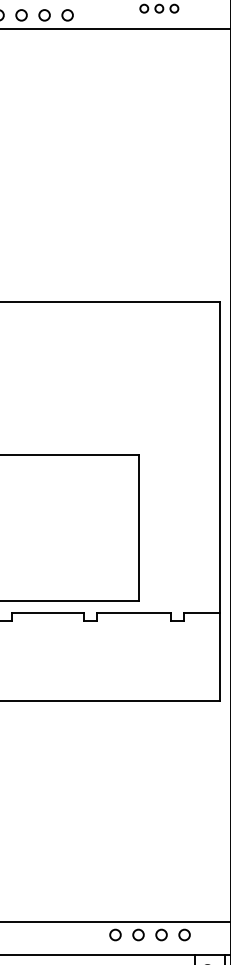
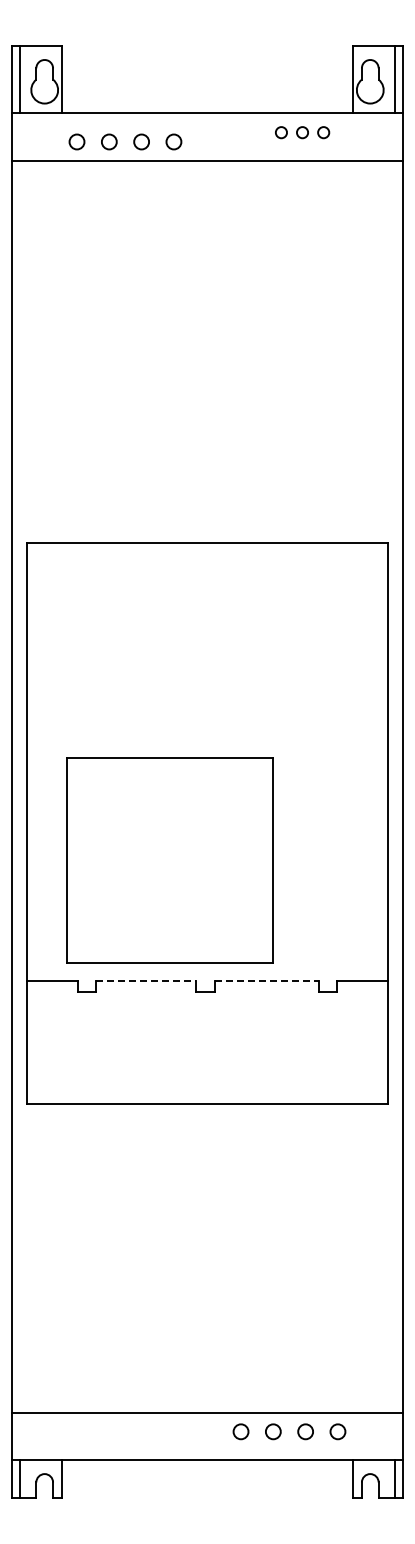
line: (48, 613) -> (146, 980), solid -> dashed
line: (133, 613) -> (266, 980), solid -> dashed

